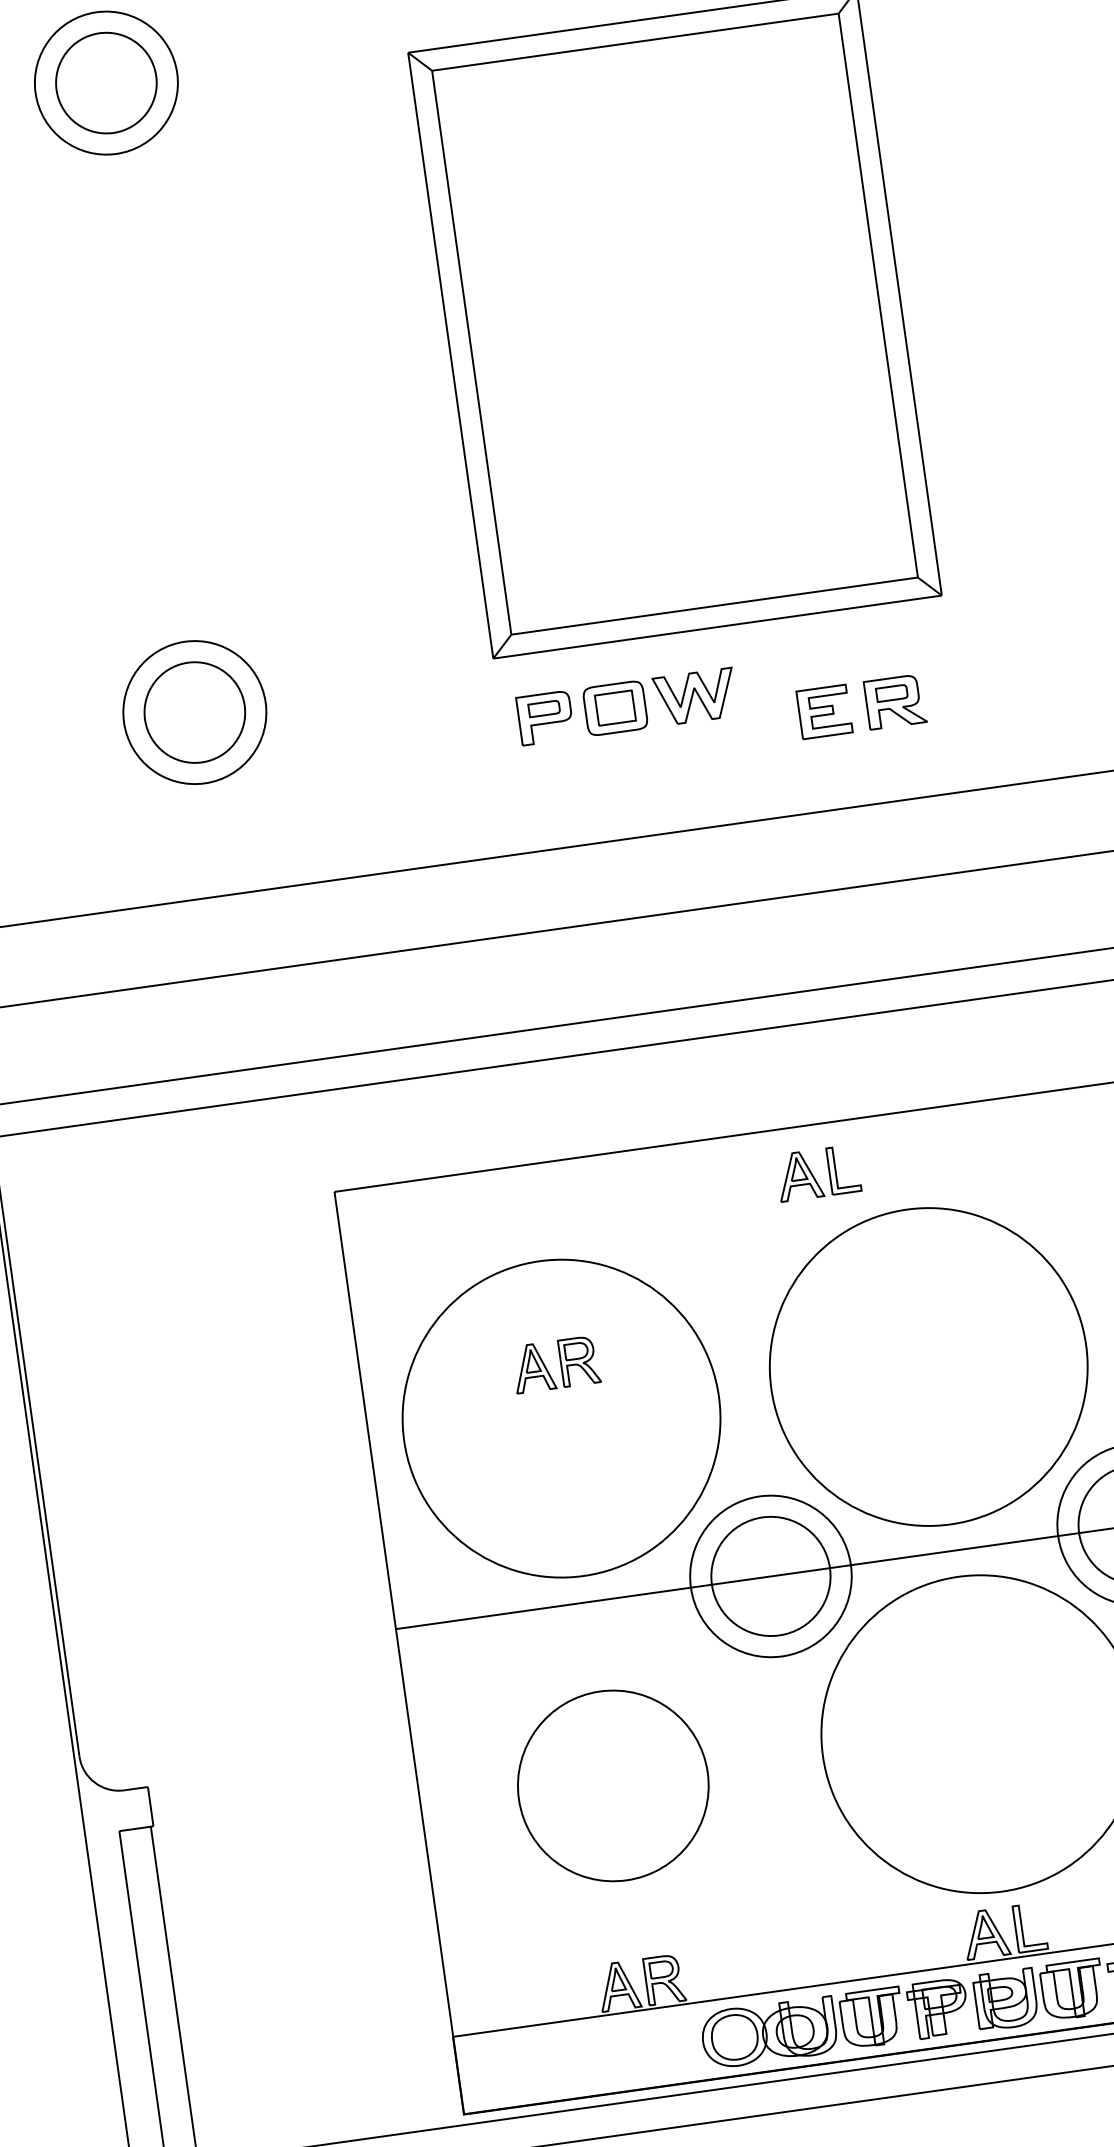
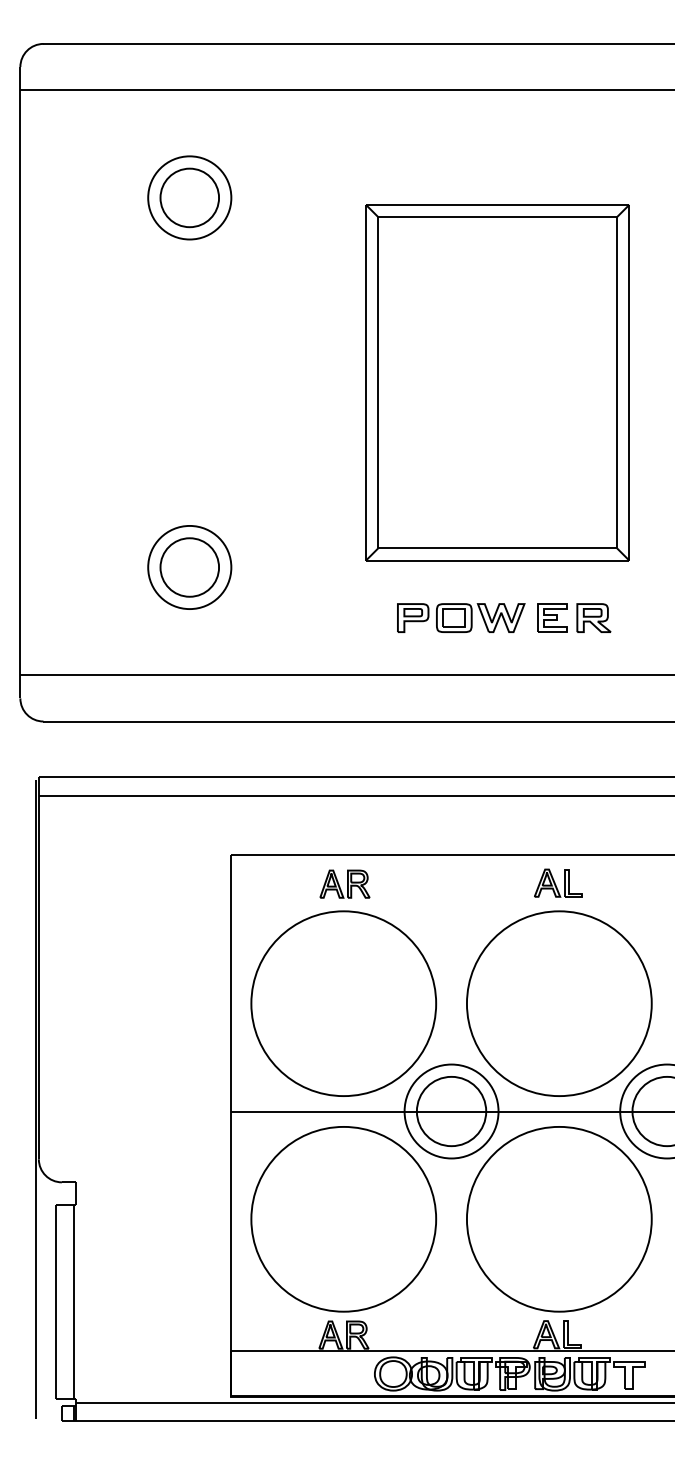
part: (627, 705) -> (461, 617), moved
part: (818, 1172) -> (558, 882), moved
part: (555, 1363) -> (344, 883), moved
part: (612, 1786) -> (343, 1219), size x1.67

